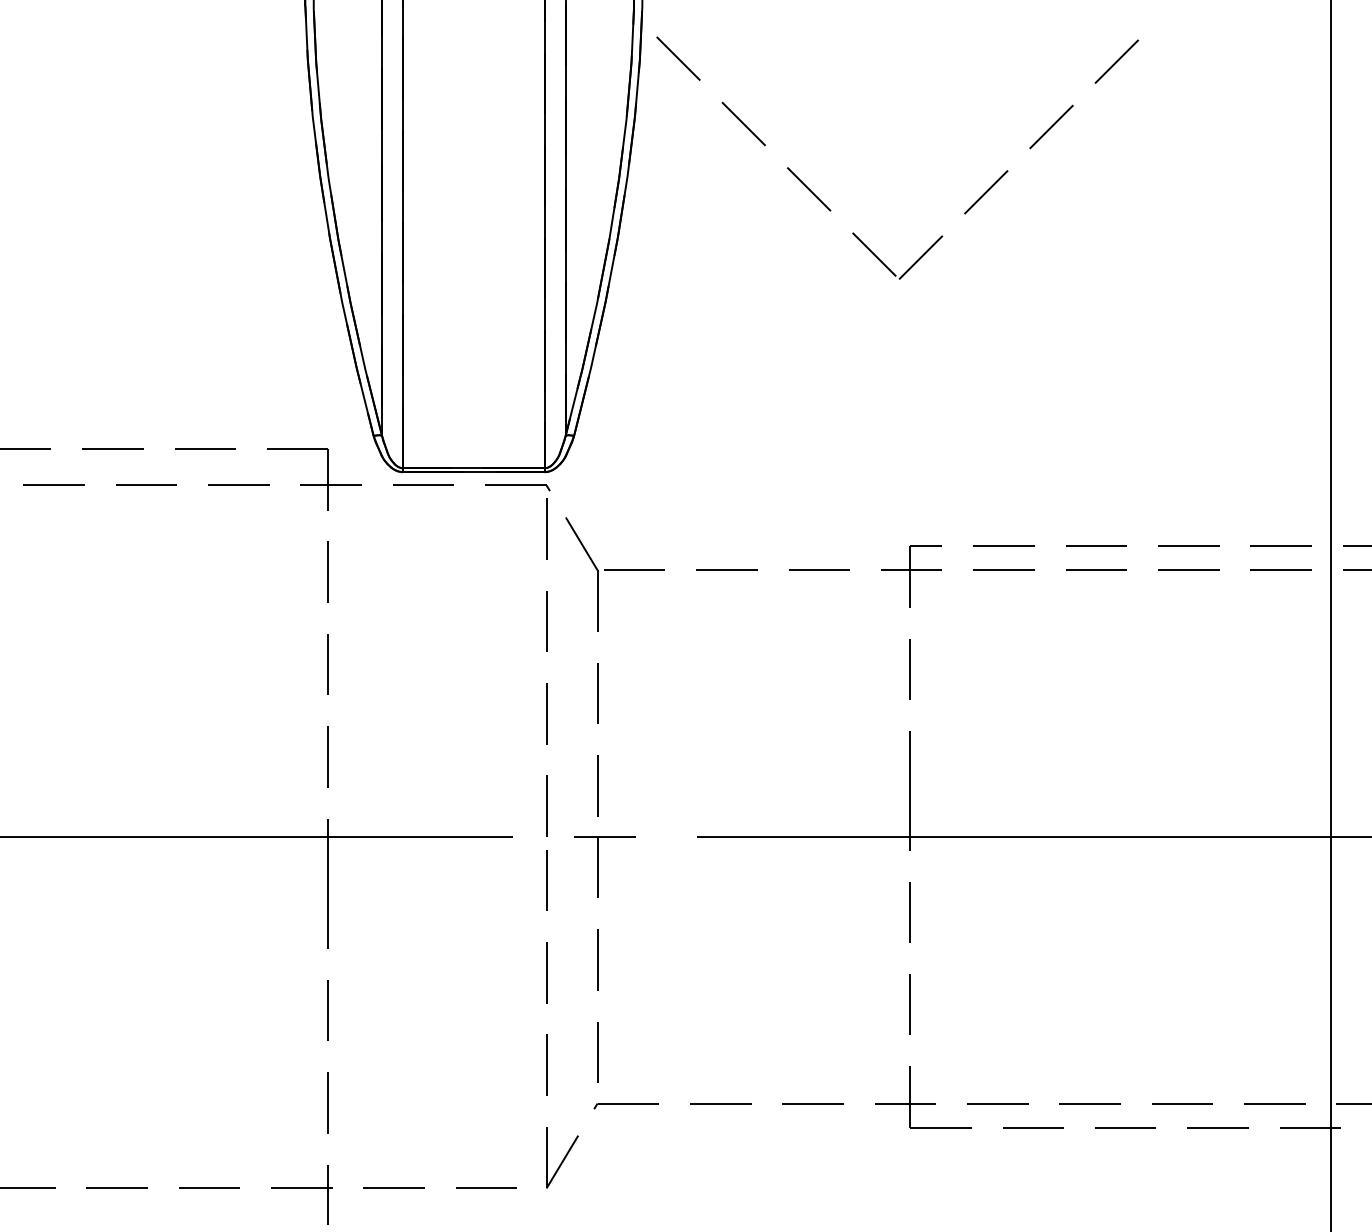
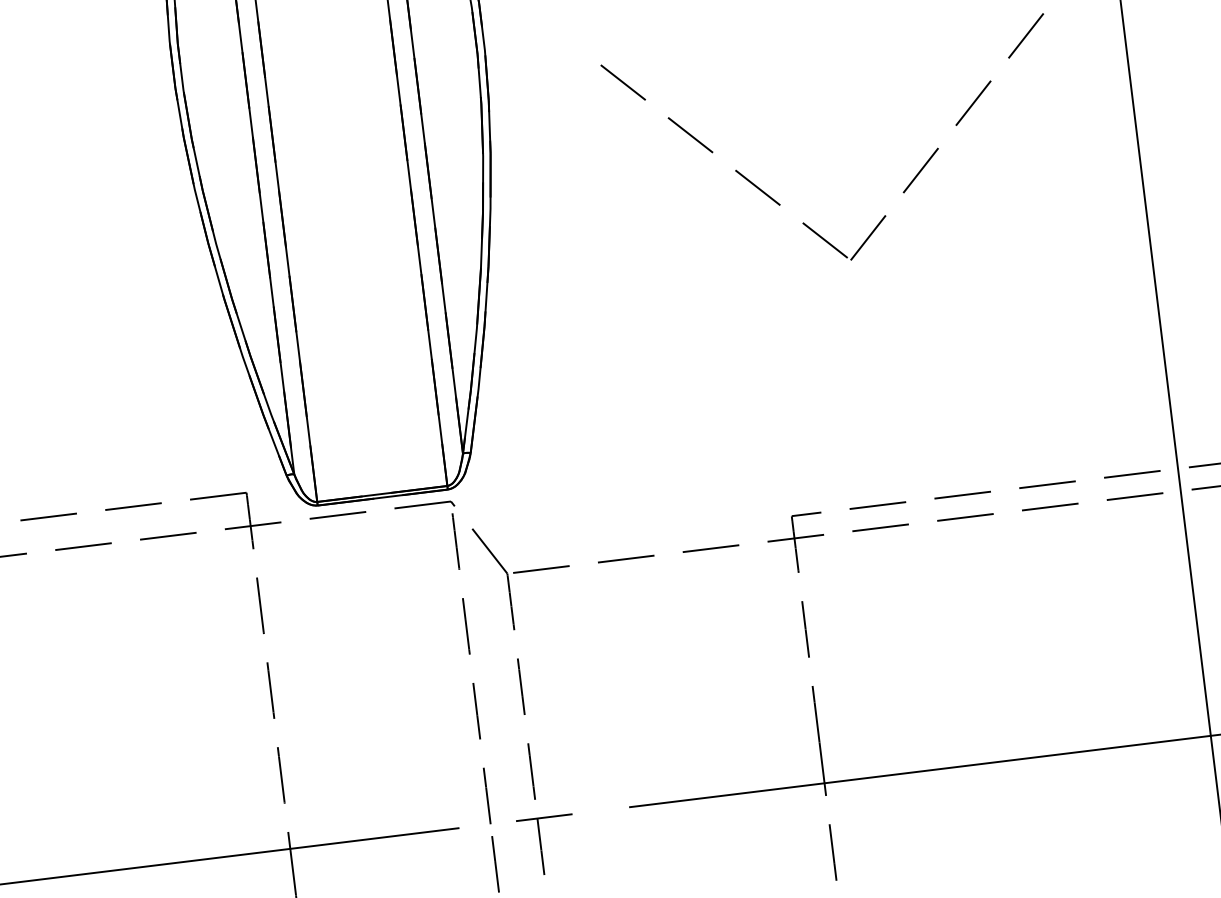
part: (831, 210) -> (780, 204), moved

